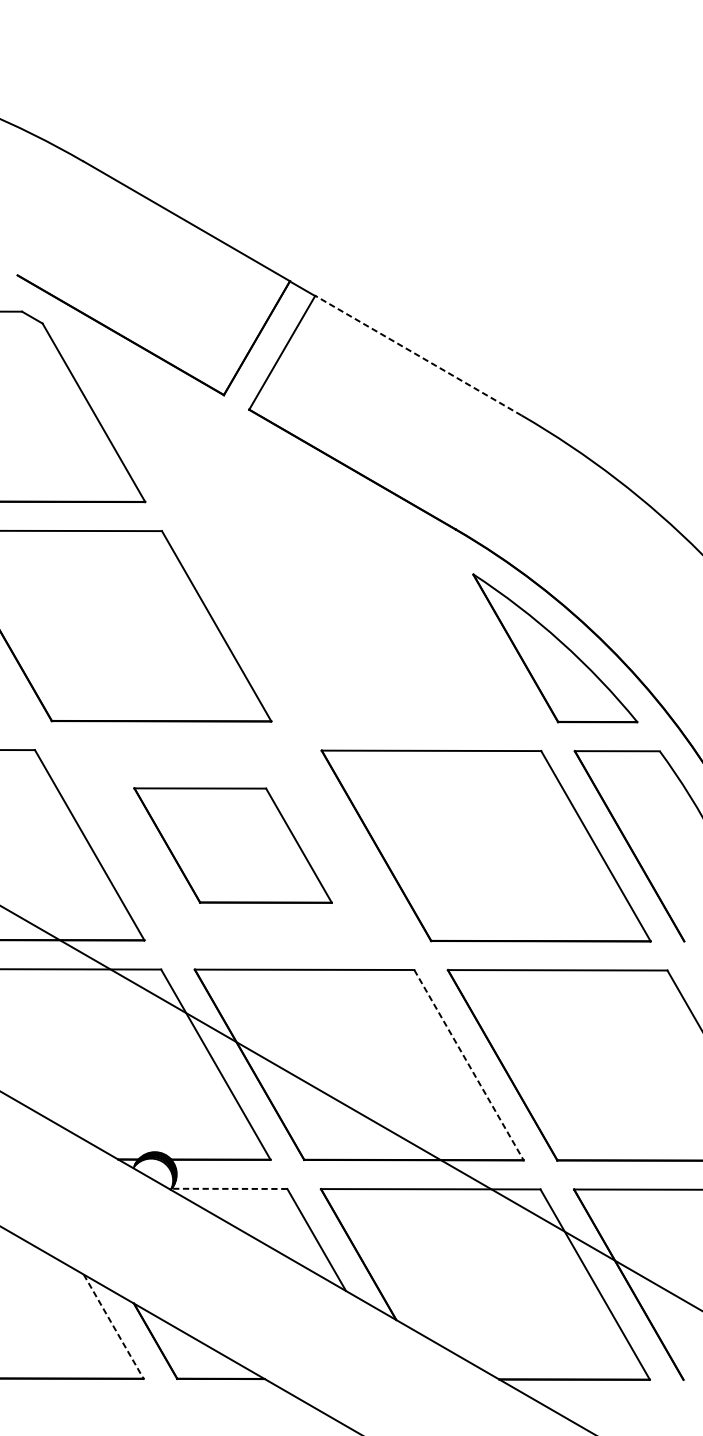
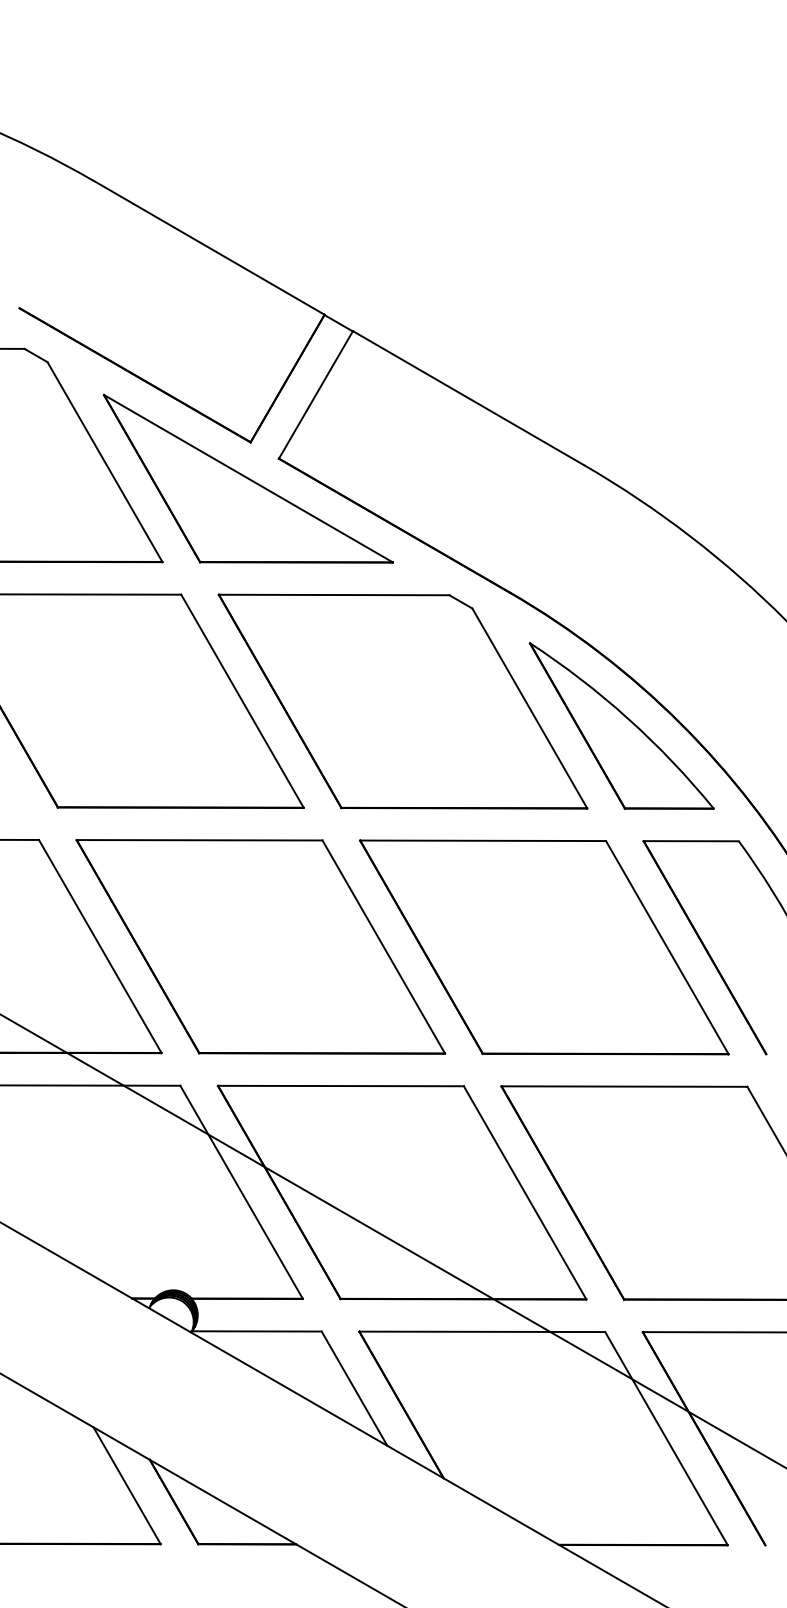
line: (418, 355) -> (468, 398), dashed -> solid
part: (222, 427) -> (248, 478), added
part: (359, 626) -> (402, 701), added
part: (232, 845) -> (260, 946), size x1.67
line: (469, 1064) -> (525, 1192), dashed -> solid
line: (229, 1188) -> (256, 1331), dashed -> solid
line: (114, 1327) -> (127, 1486), dashed -> solid

